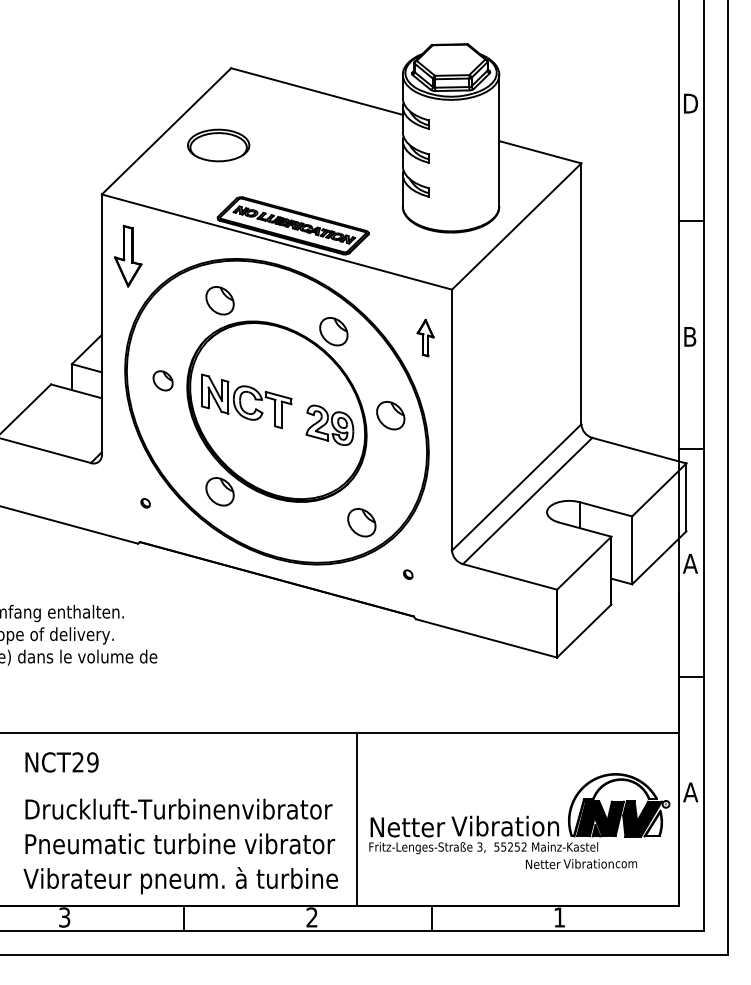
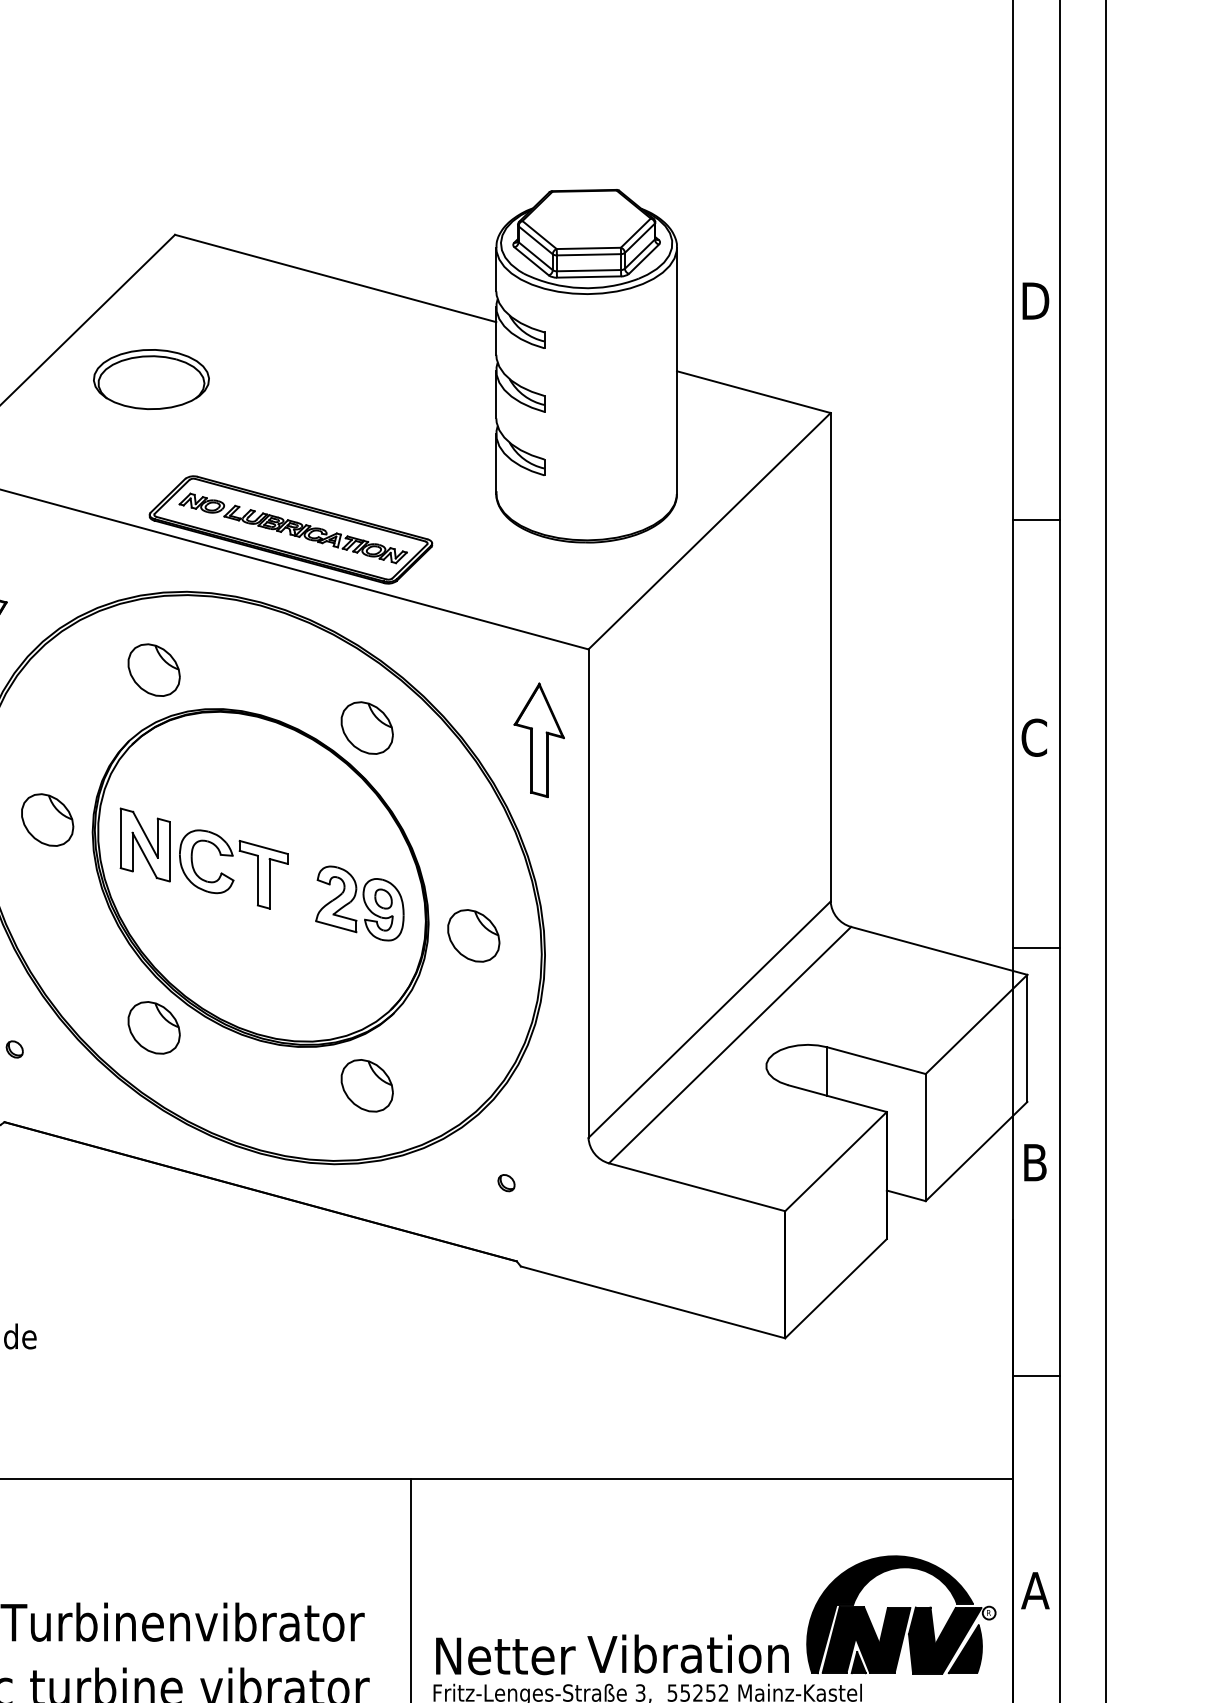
text: (689, 336) -> (1033, 737), B -> C
part: (425, 337) -> (538, 738), size x1.67
part: (162, 380) -> (46, 819), size x1.43
part: (390, 415) -> (473, 935), moved
part: (361, 522) -> (366, 1085), moved
text: (689, 563) -> (1033, 1162), A -> B
fill: (612, 804) -> (888, 1613), added
fill: (653, 823) -> (965, 1648), added

